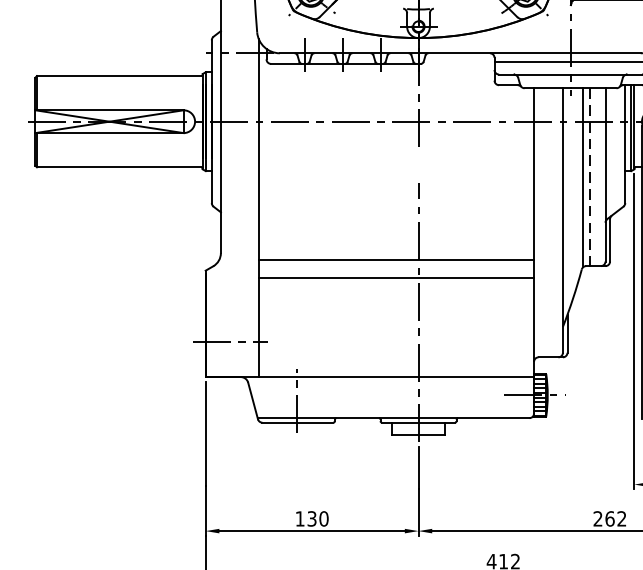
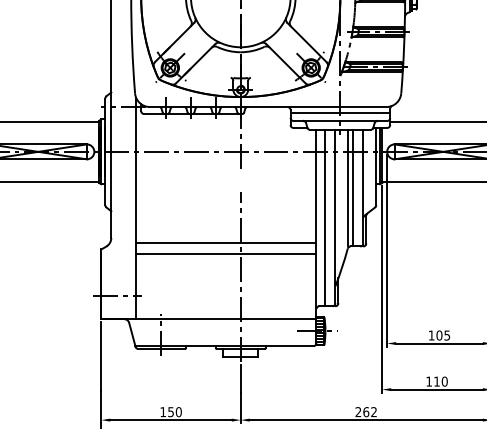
line: (590, 177) -> (353, 188), dashed -> solid
line: (547, 221) -> (325, 217), added
text: (311, 517) -> (170, 411), 130 -> 150

